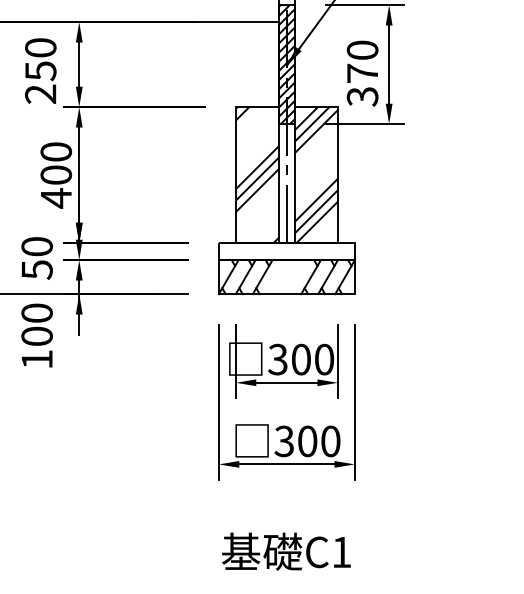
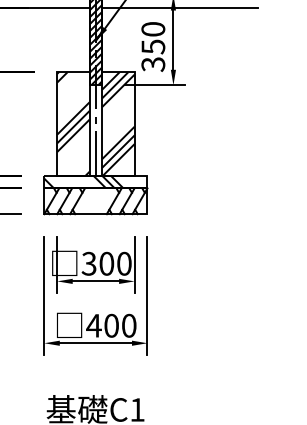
line: (398, 22) -> (180, 8), added
text: (362, 73) -> (153, 46), 370 -> 350
hatch: (270, 251) -> (83, 181), added
text: (283, 441) -> (93, 325), 300 -> 400

